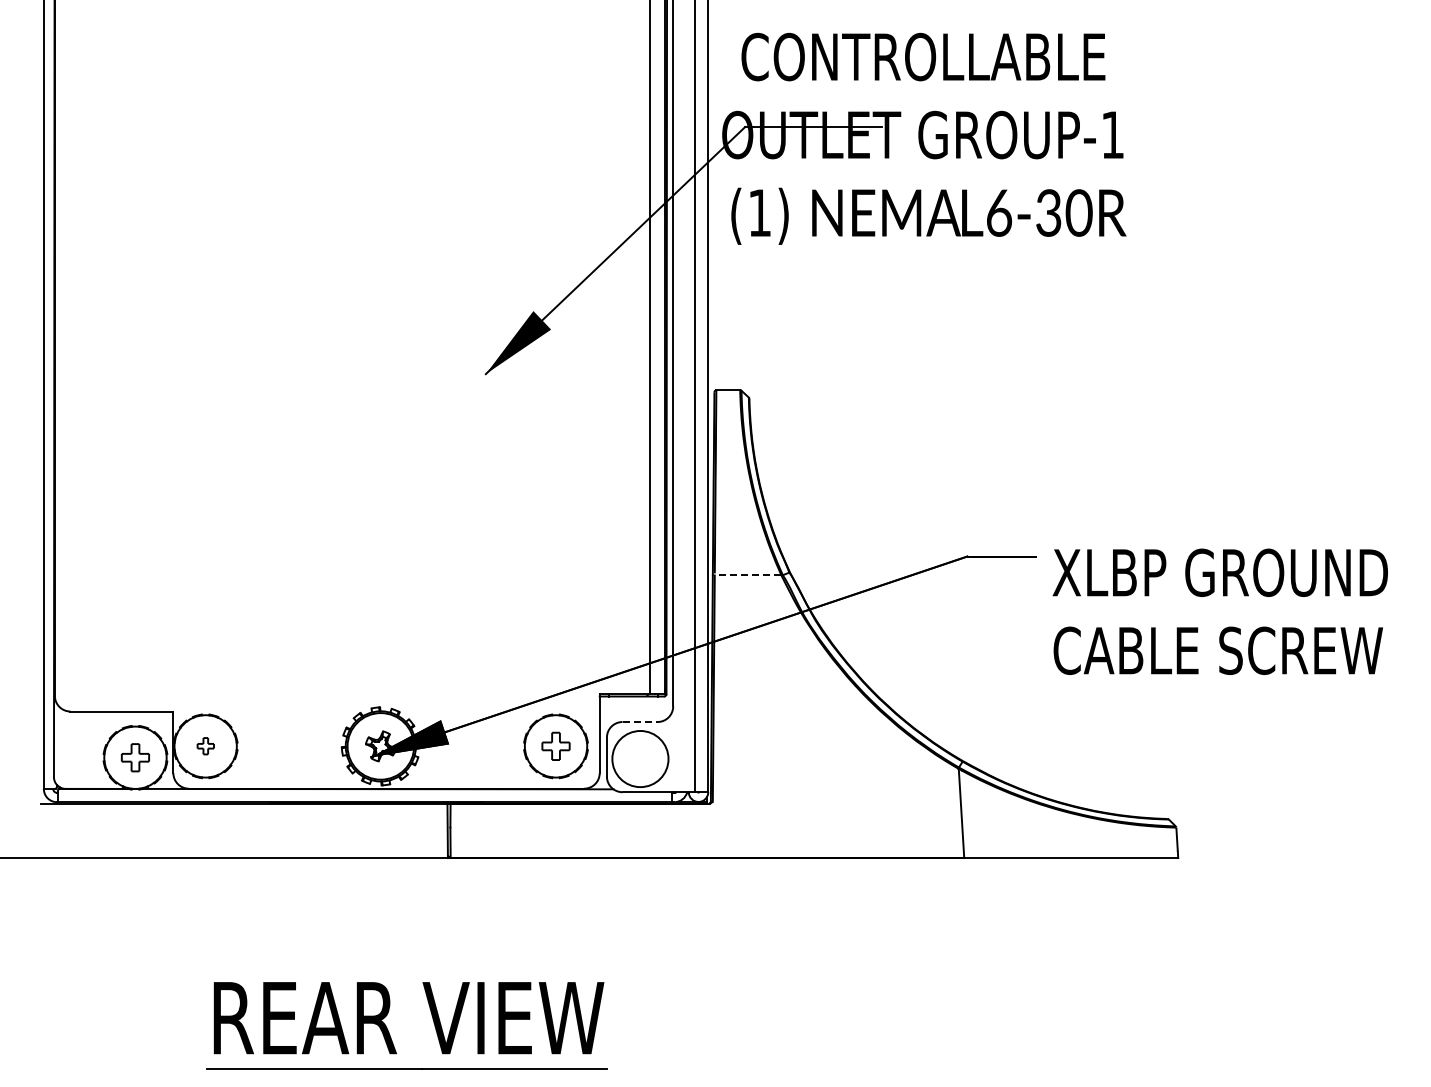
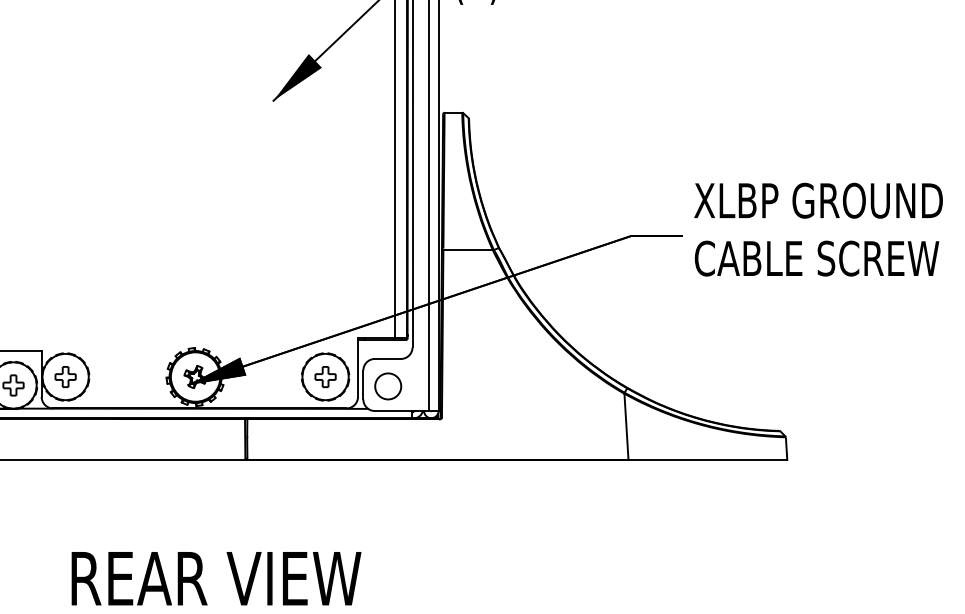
line: (747, 575) -> (467, 250), dashed -> solid
text: (1219, 611) -> (817, 229), moved
line: (640, 722) -> (388, 359), dashed -> solid
part: (205, 745) -> (65, 376), size x1.67
circle: (640, 758) -> (388, 386), size x0.62

